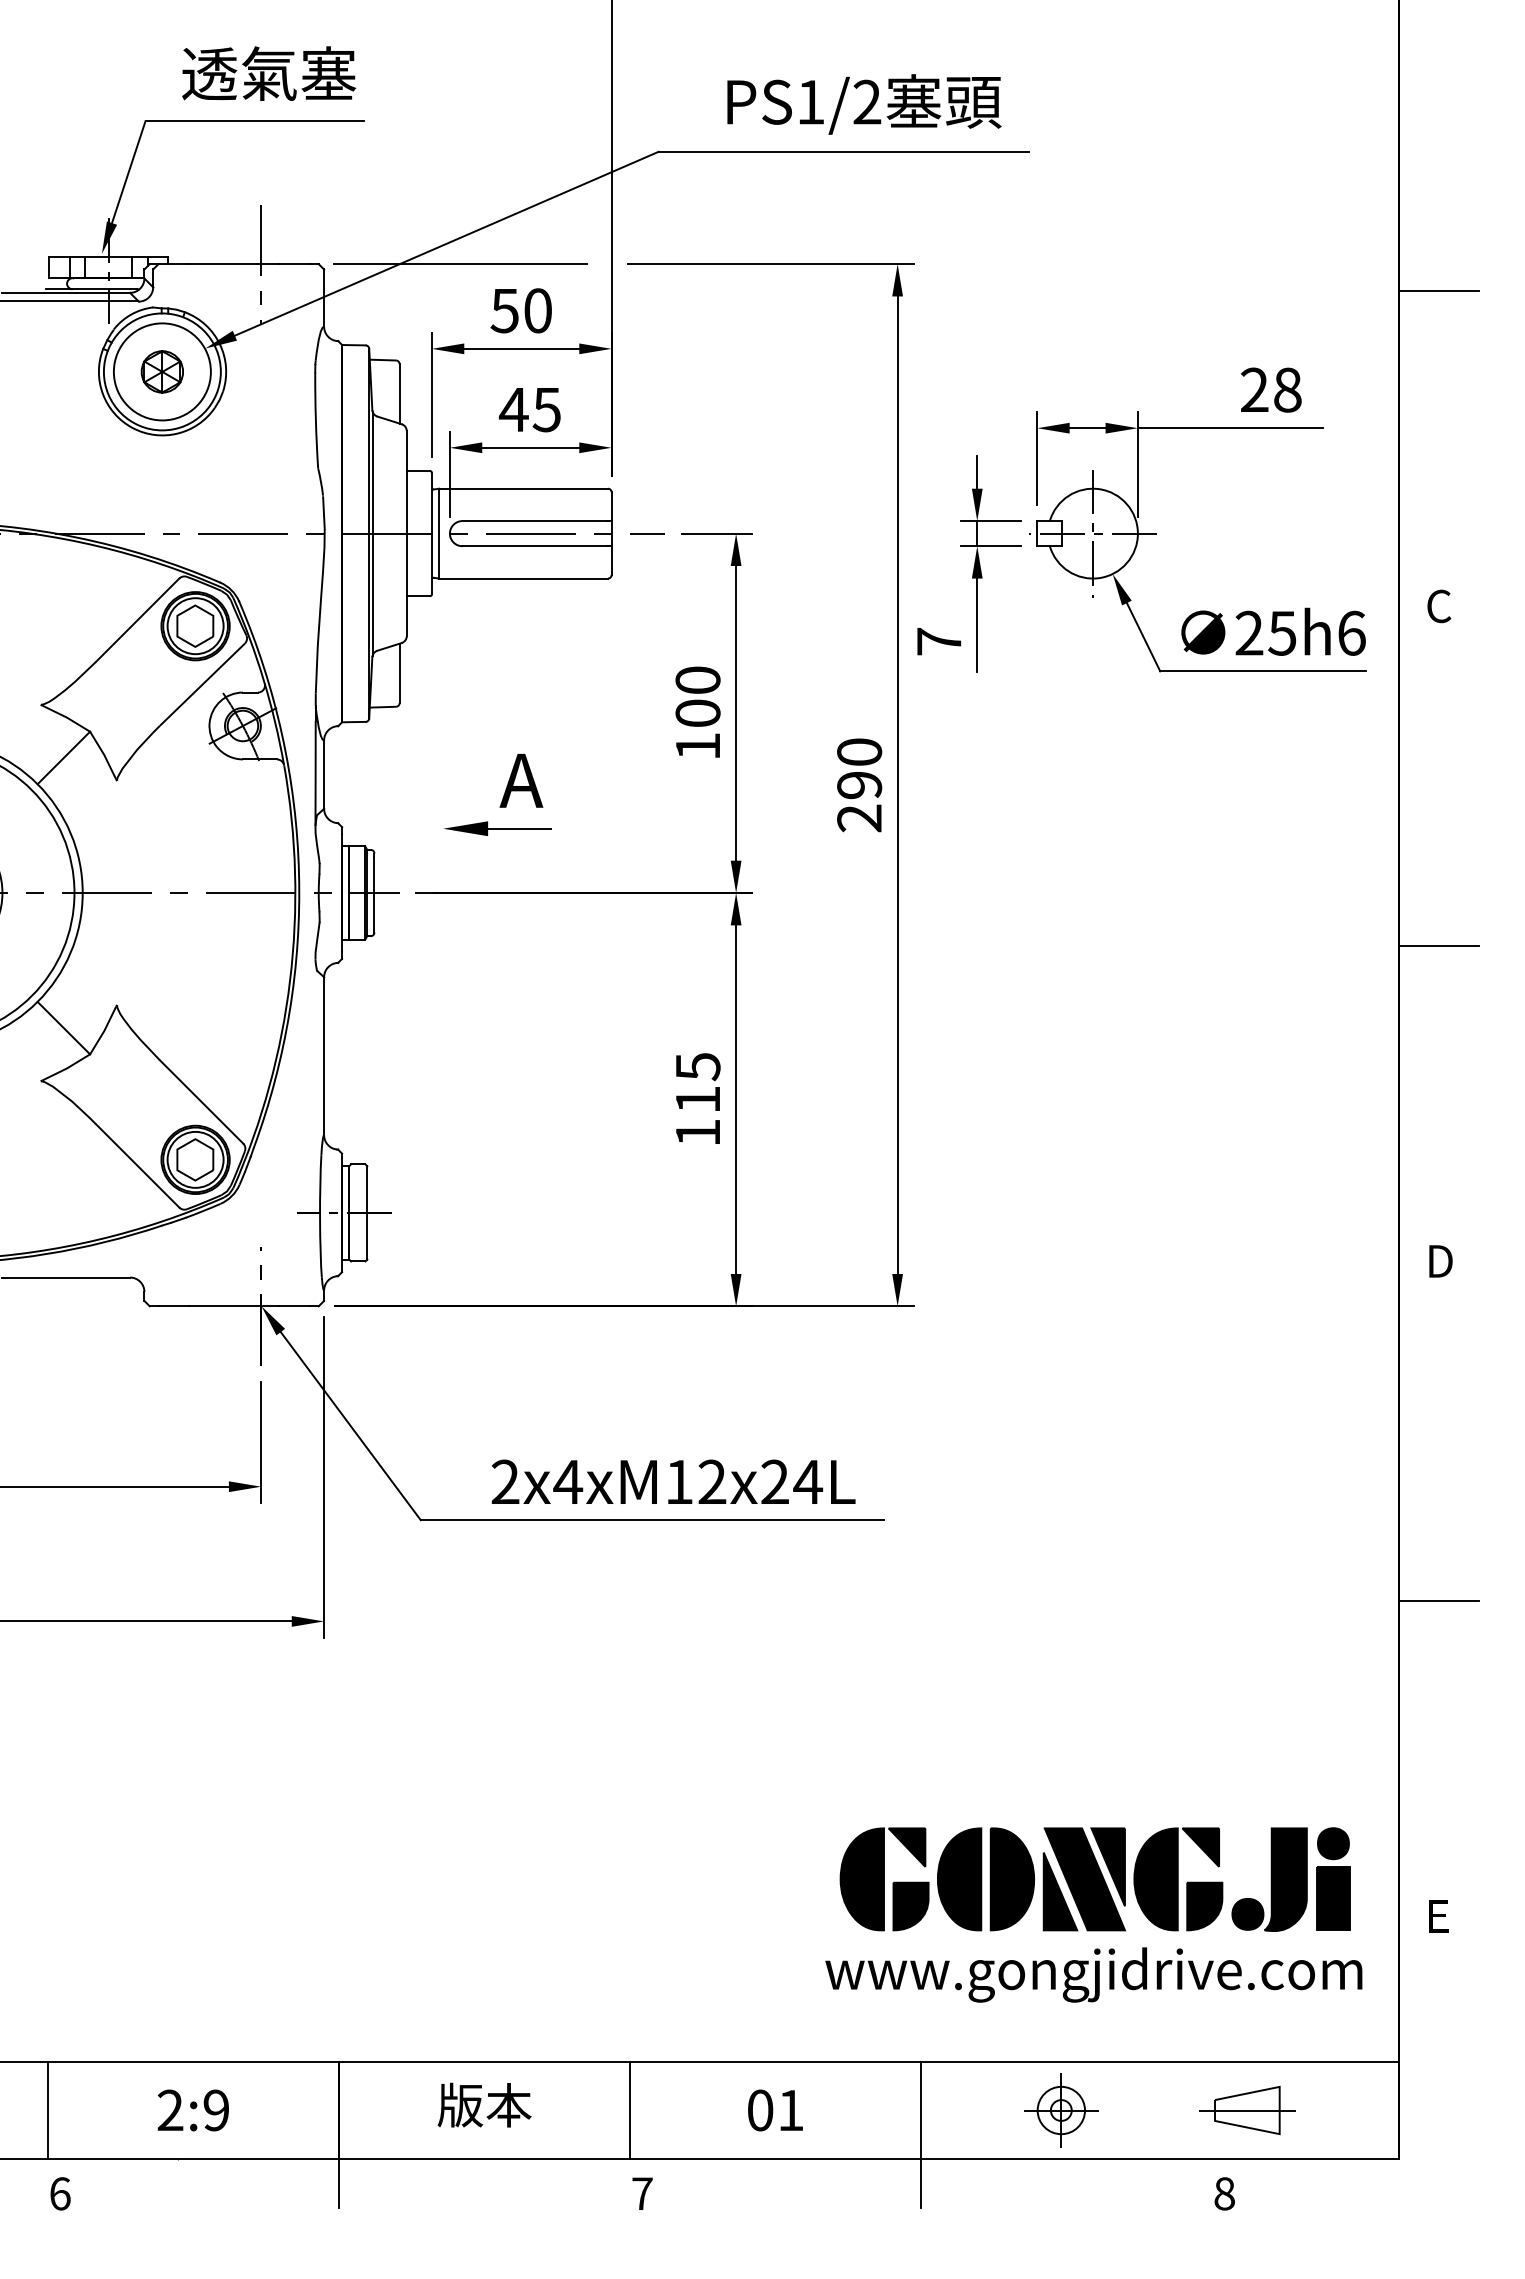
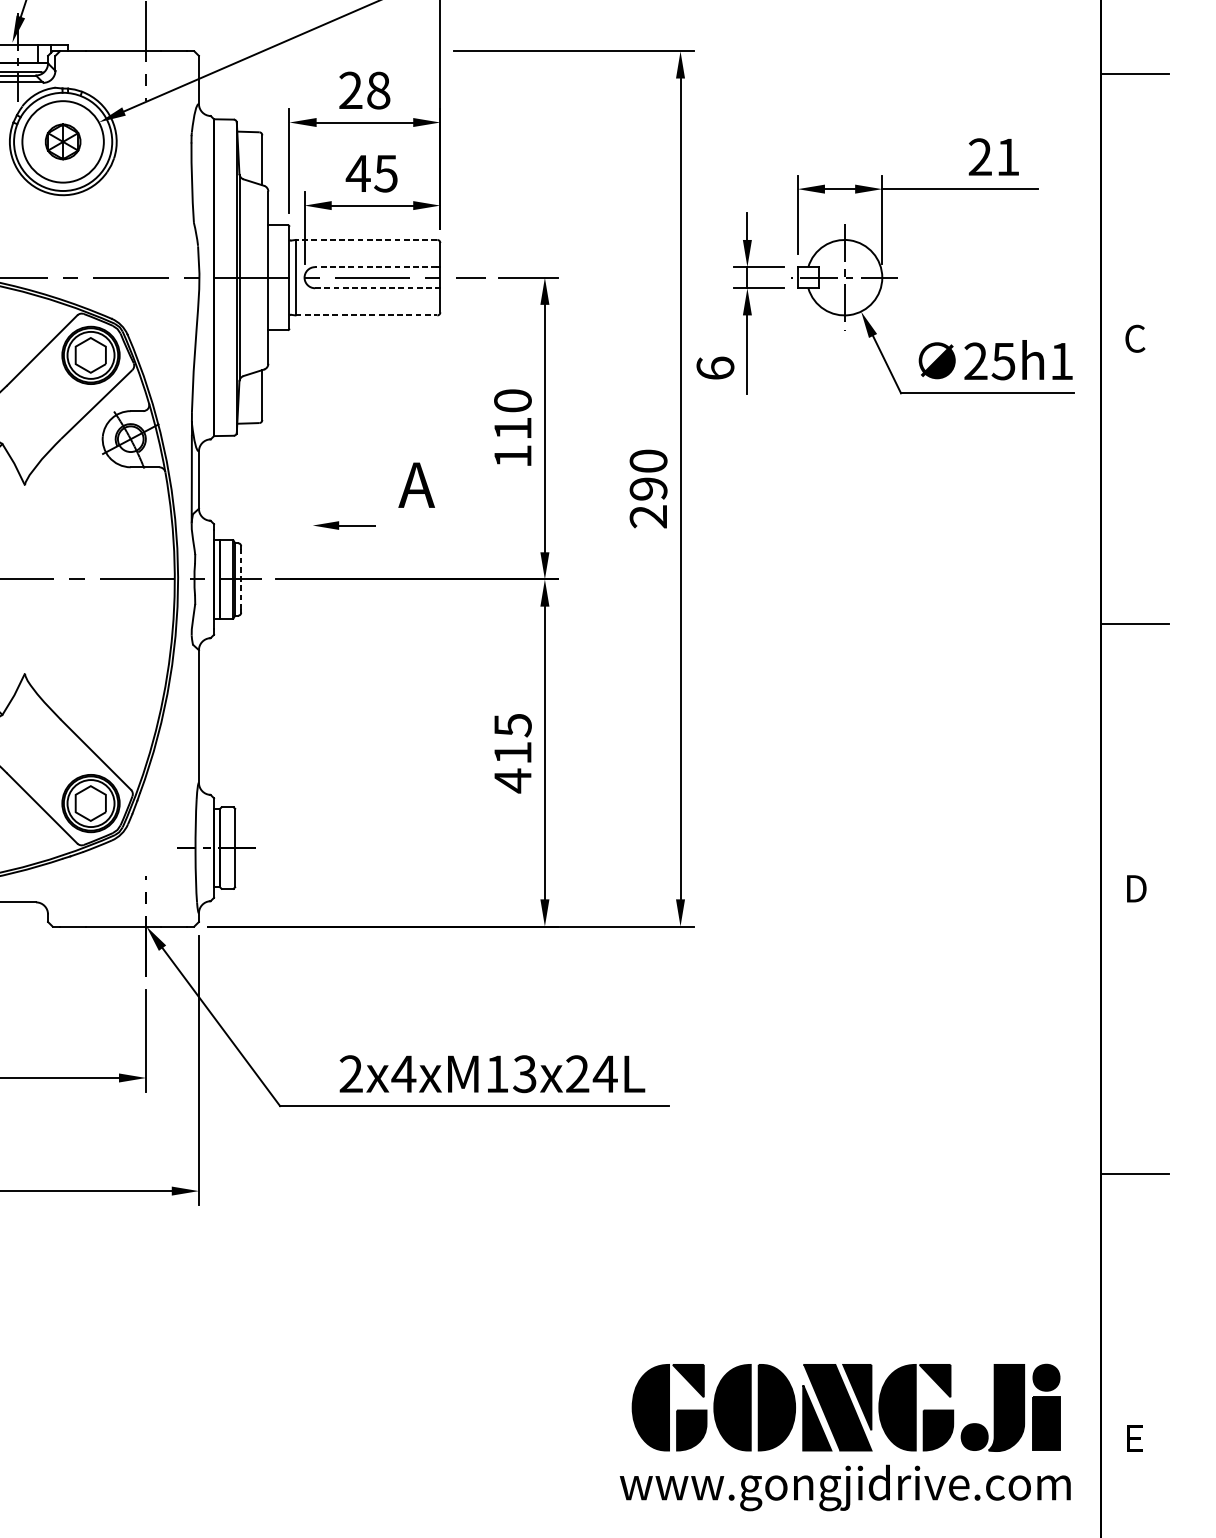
line: (459, 264) -> (312, 51), removed
text: (521, 310) -> (364, 90), 50 -> 28
text: (1287, 389) -> (1007, 156), 28 -> 21
line: (523, 488) -> (366, 239), solid -> dashed
line: (535, 521) -> (376, 267), solid -> dashed
line: (535, 546) -> (376, 288), solid -> dashed
line: (524, 578) -> (367, 315), solid -> dashed
text: (1351, 632) -> (1061, 360), 25h6 -> 25h1
text: (938, 641) -> (714, 368), 7 -> 6
text: (697, 712) -> (512, 427), 100 -> 110
text: (521, 780) -> (416, 484), moved
part: (497, 828) -> (344, 525), size x0.7
line: (374, 893) -> (241, 579), solid -> dashed
text: (697, 1132) -> (512, 780), 115 -> 415
text: (712, 1482) -> (525, 1074), 2x4xM12x24L -> 2x4xM13x24L

